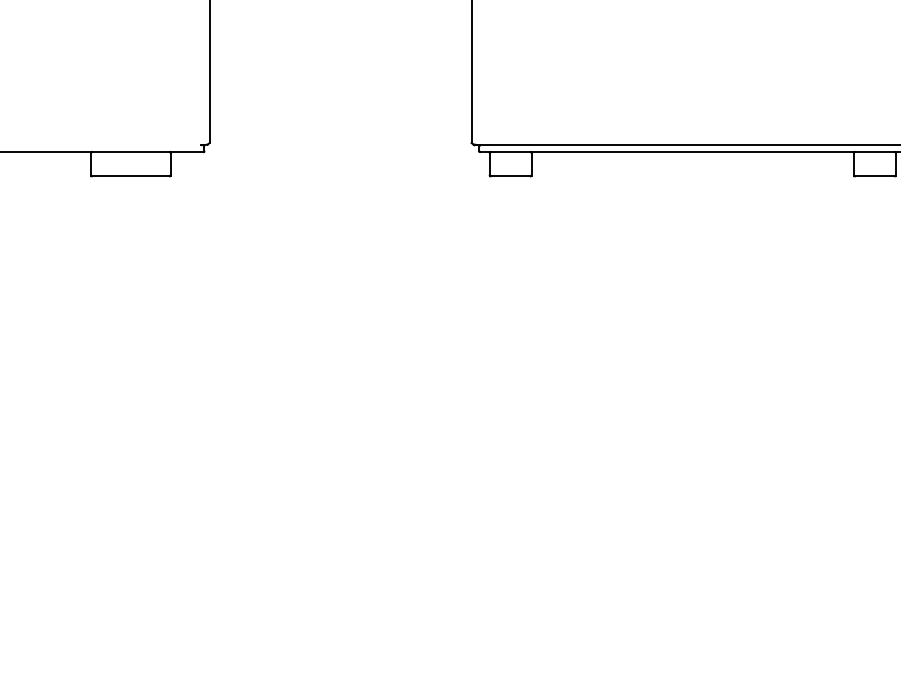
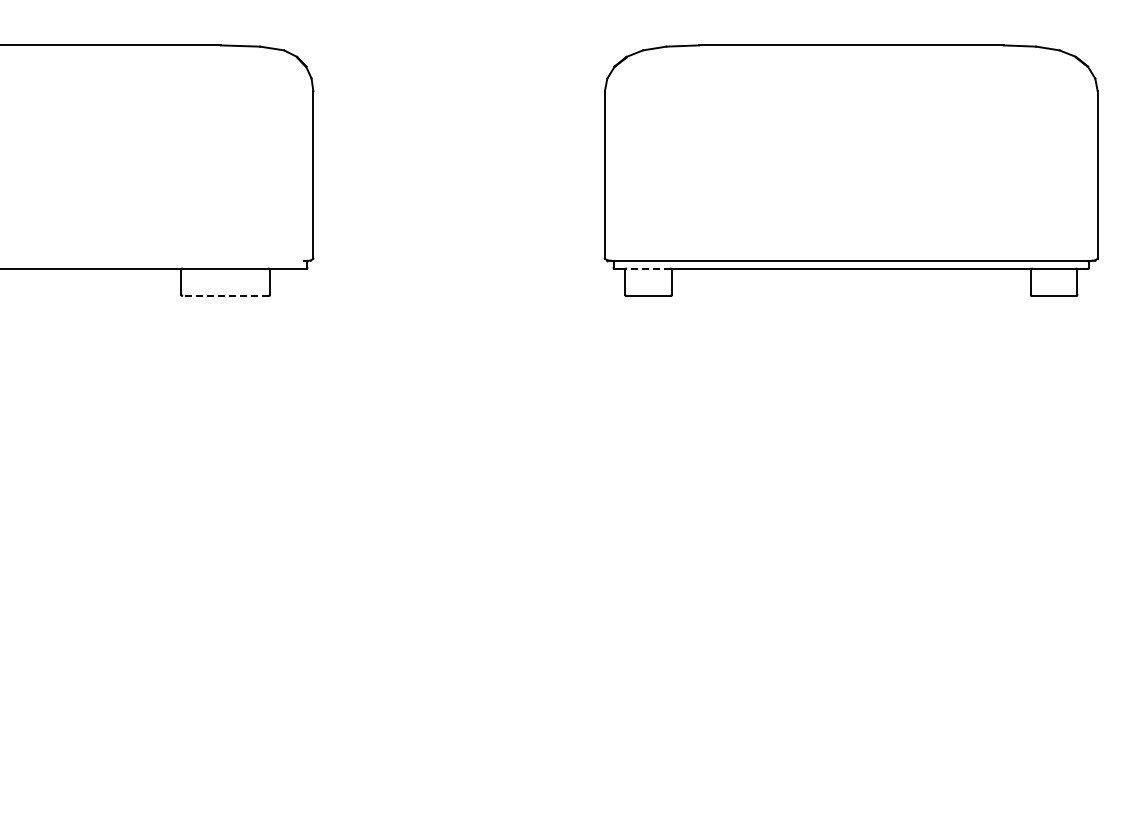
line: (509, 151) -> (647, 268), solid -> dashed
line: (130, 176) -> (225, 295), solid -> dashed

